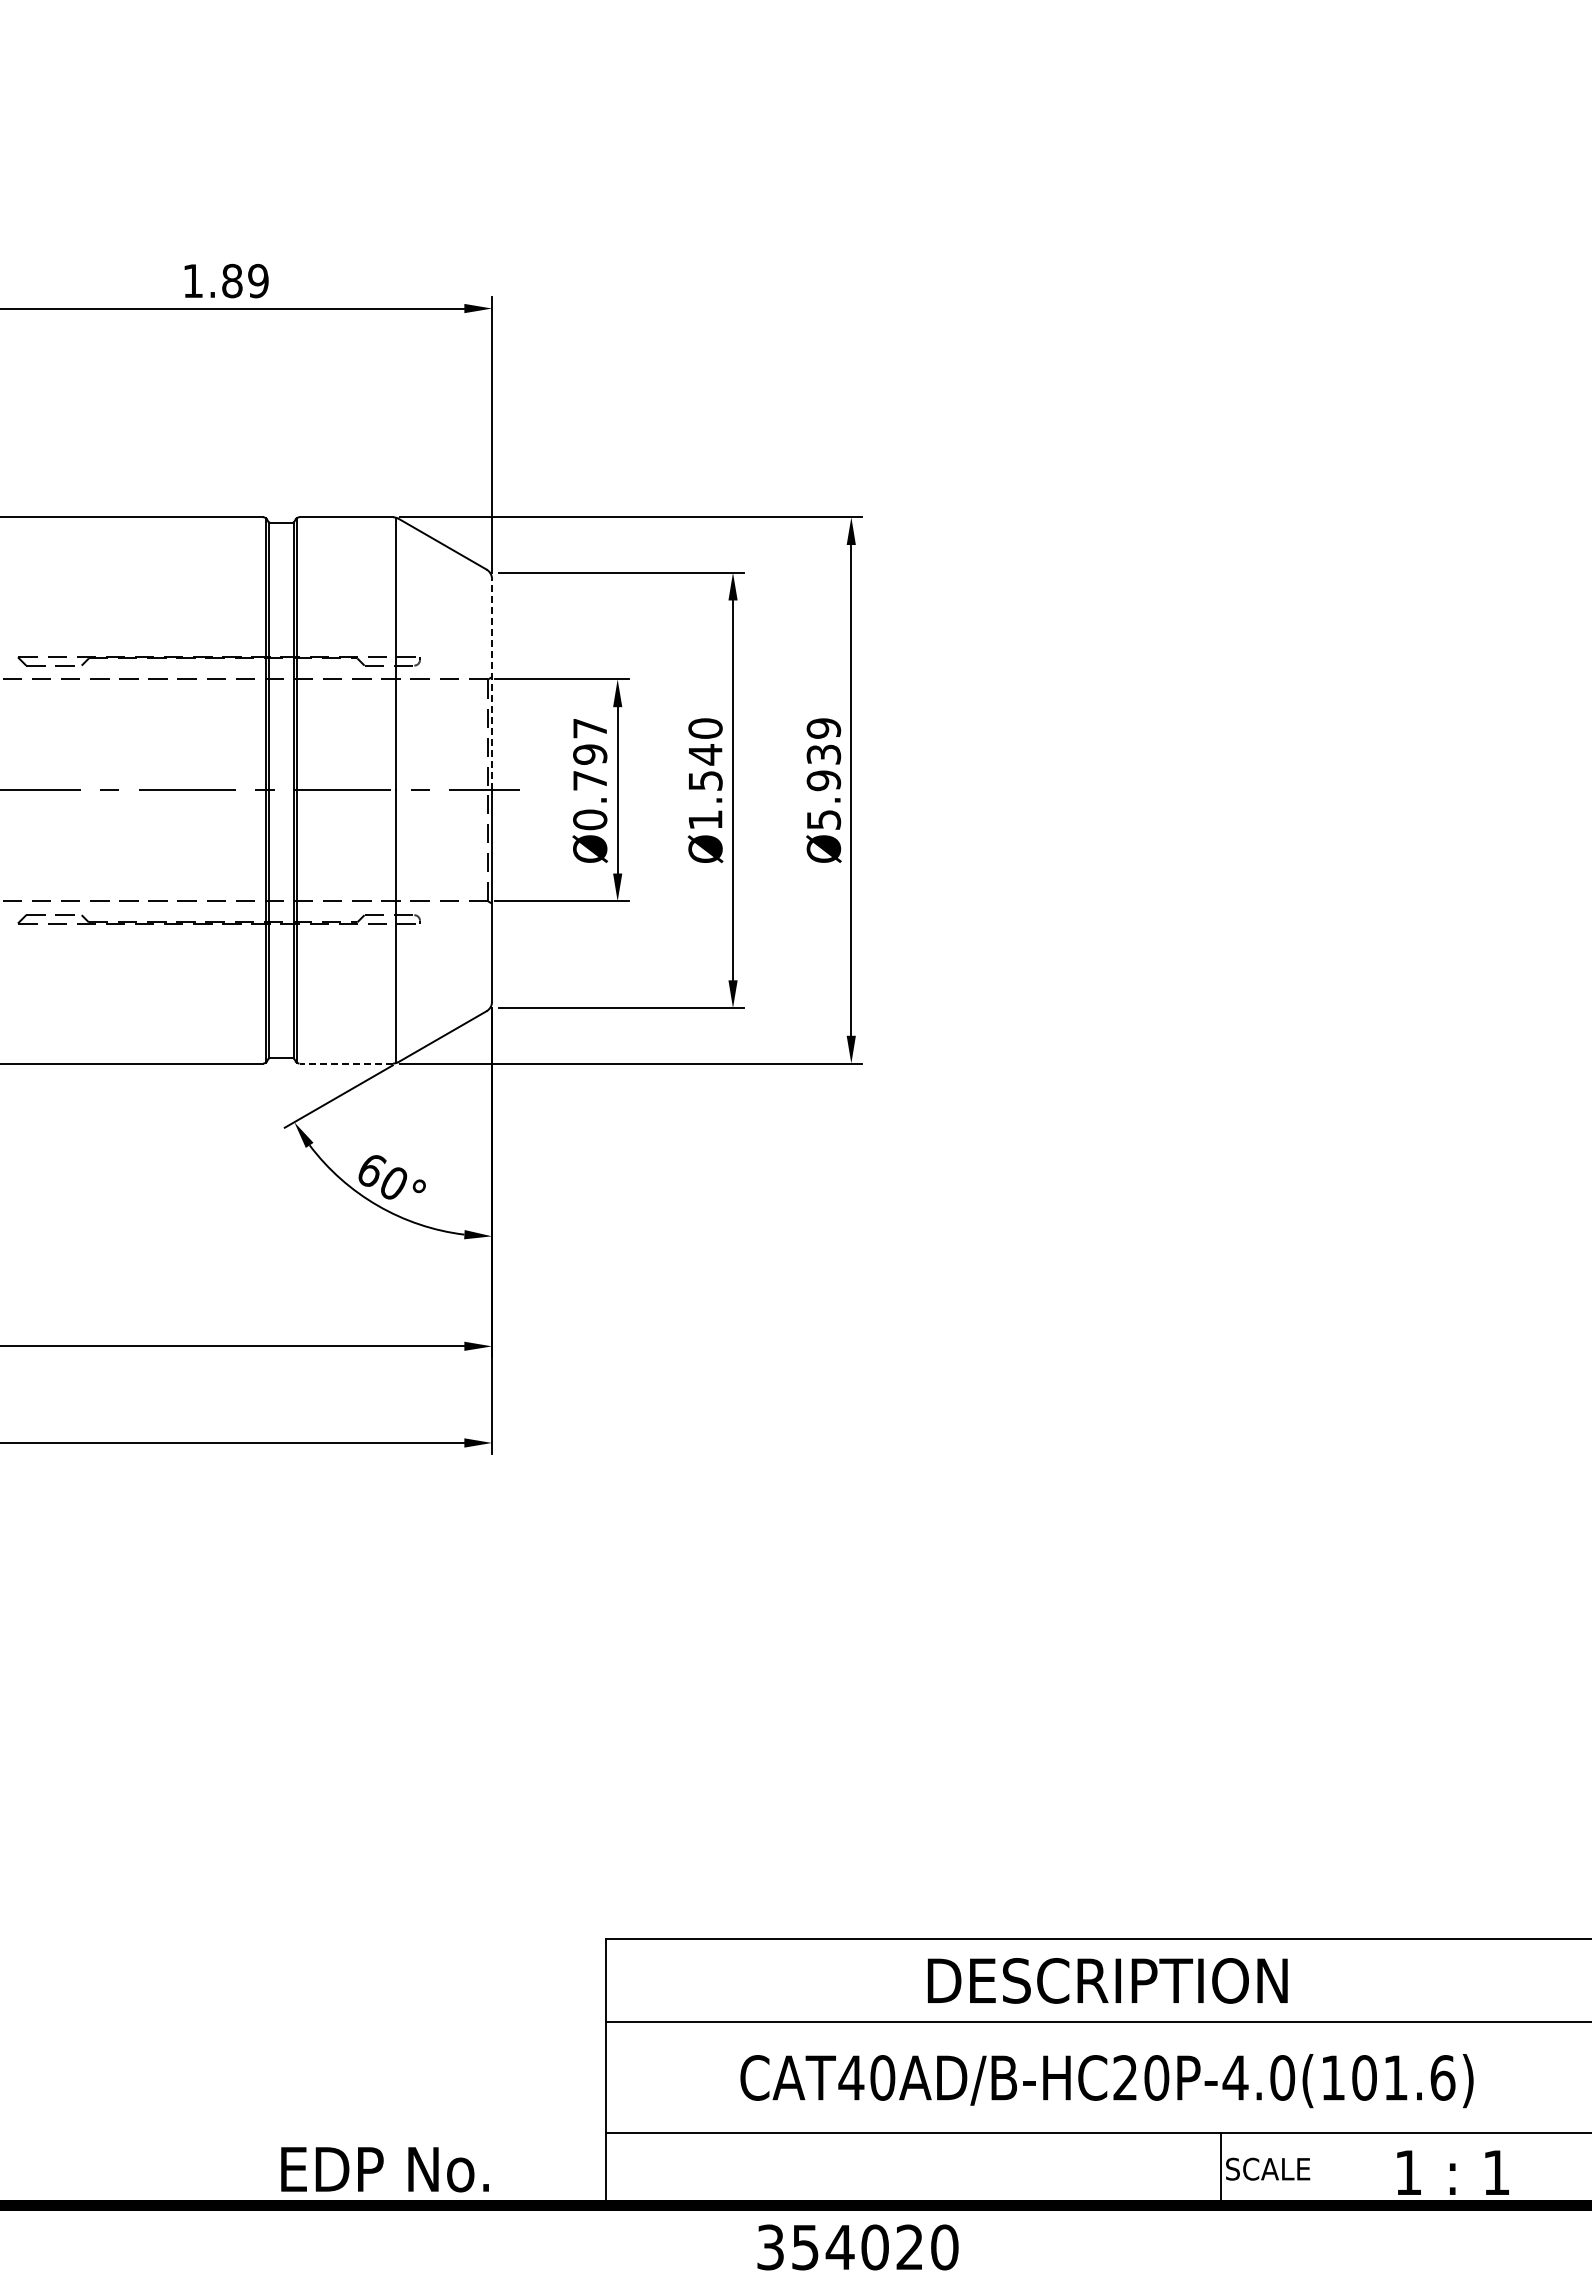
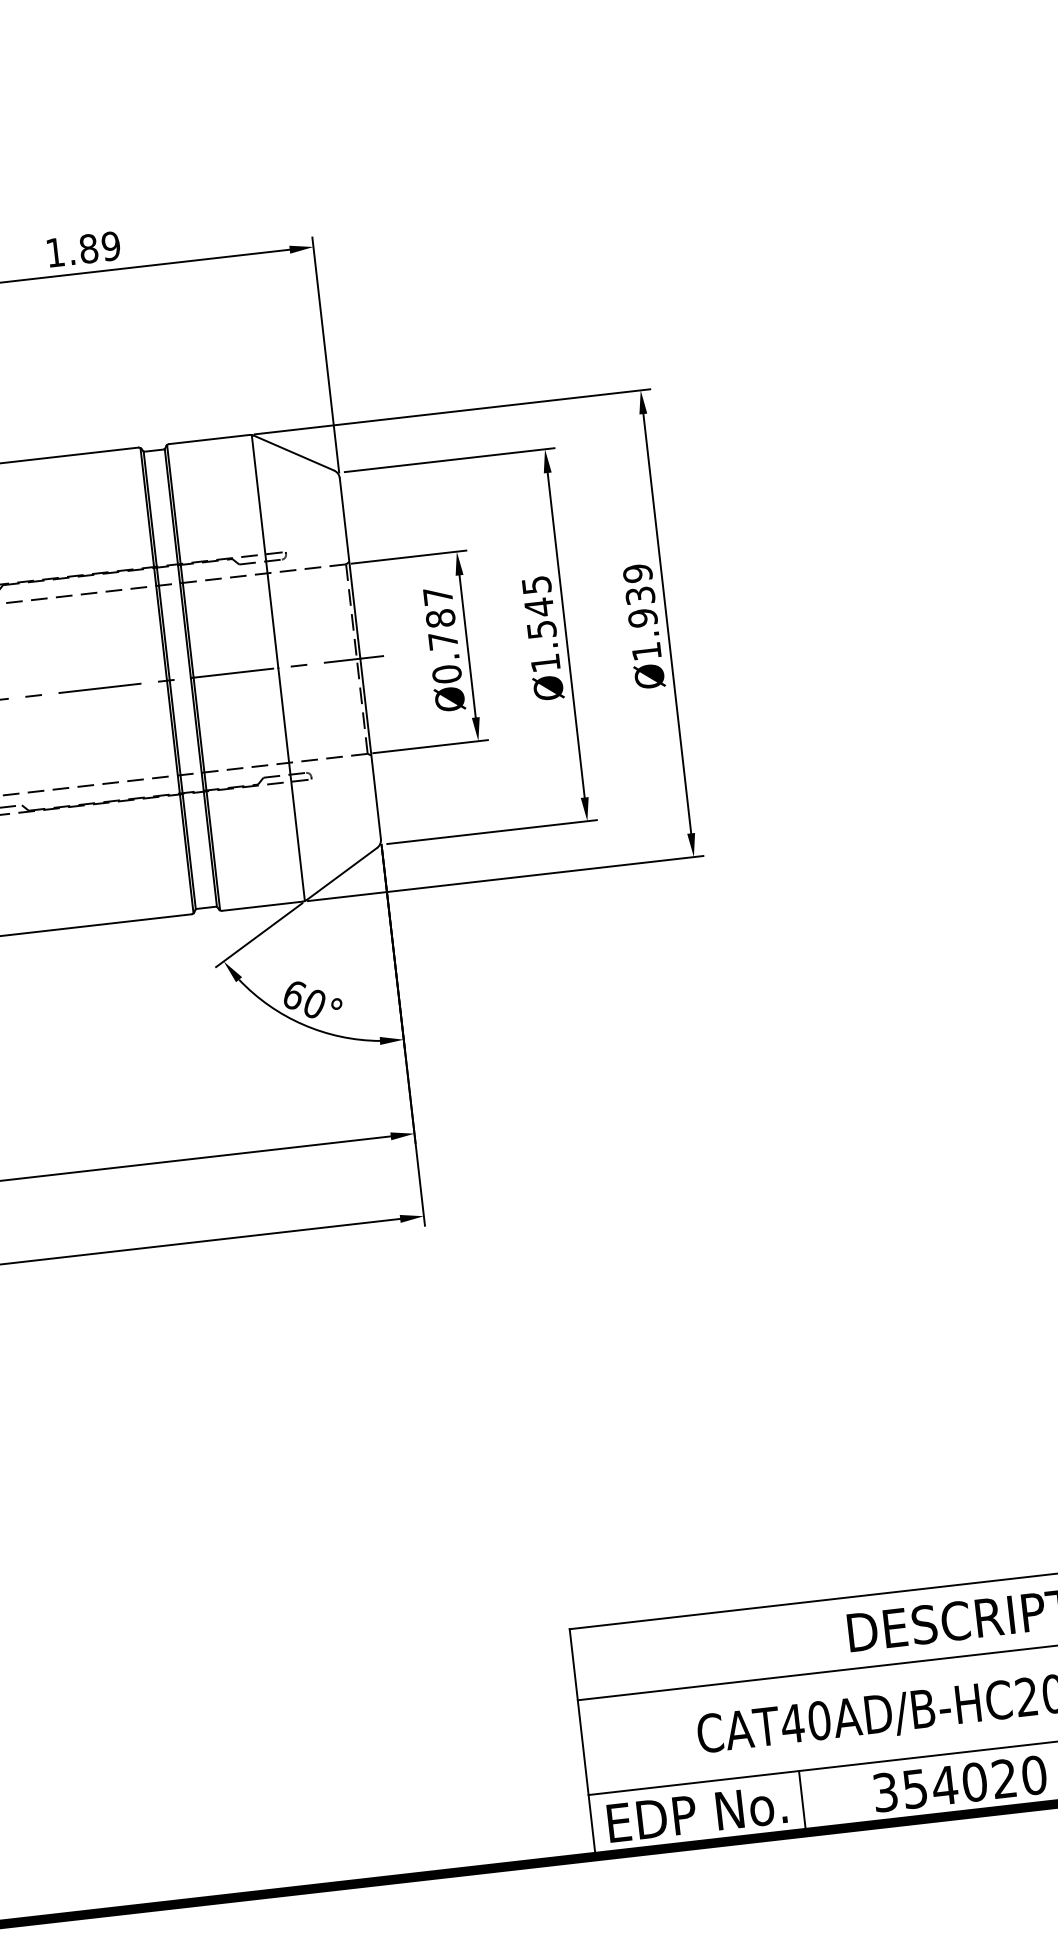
line: (492, 684) -> (350, 568), dashed -> solid
text: (705, 728) -> (536, 585), Ø1.540 -> Ø1.545
text: (590, 754) -> (440, 618), Ø0.797 -> Ø0.787
text: (824, 819) -> (647, 651), Ø5.939 -> Ø1.939
line: (346, 1063) -> (262, 906), dashed -> solid
text: (384, 2169) -> (696, 1813), moved
line: (852, 2169) -> (802, 1801), added
text: (857, 2247) -> (959, 1783), moved

